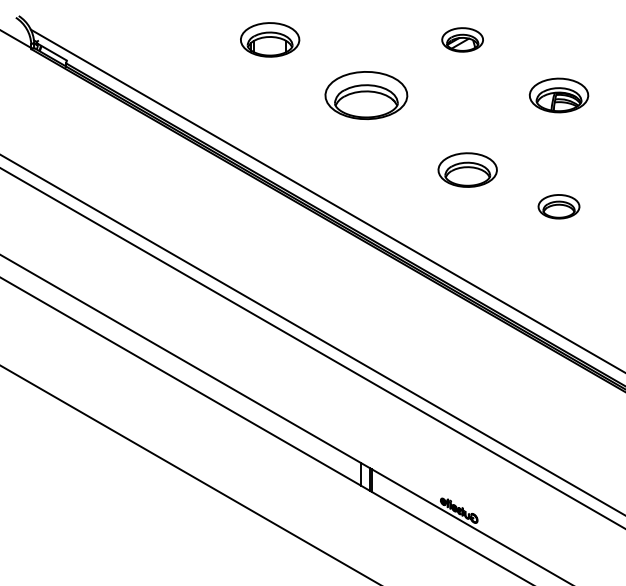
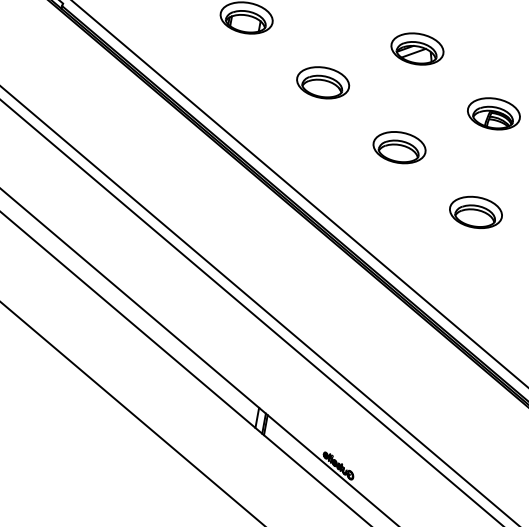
part: (462, 39) -> (417, 48), size x1.43
part: (366, 95) -> (323, 82), size x0.71
part: (467, 169) -> (399, 147), moved
part: (558, 206) -> (475, 212), size x1.43

